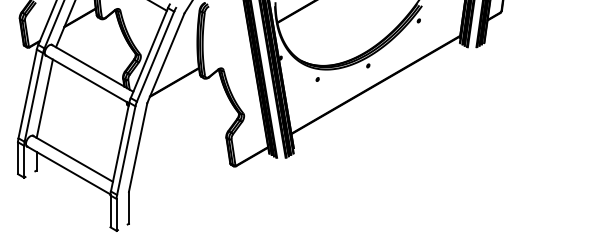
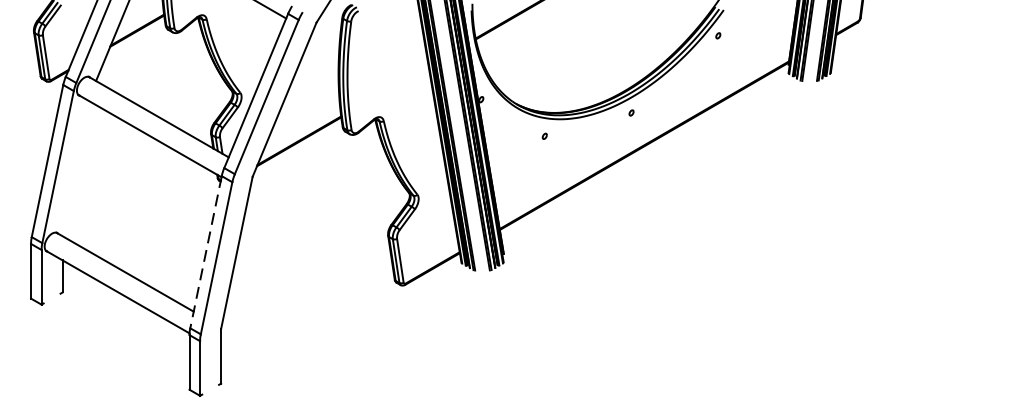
line: (44, 98) -> (76, 168), removed
line: (120, 147) -> (206, 252), solid -> dashed

